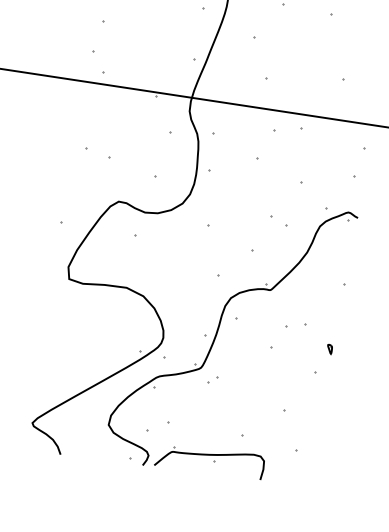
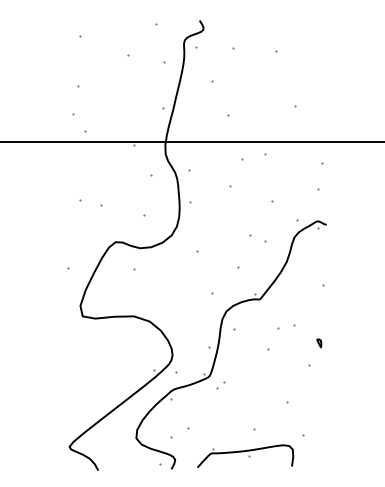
part: (210, 459) -> (245, 455), moved

